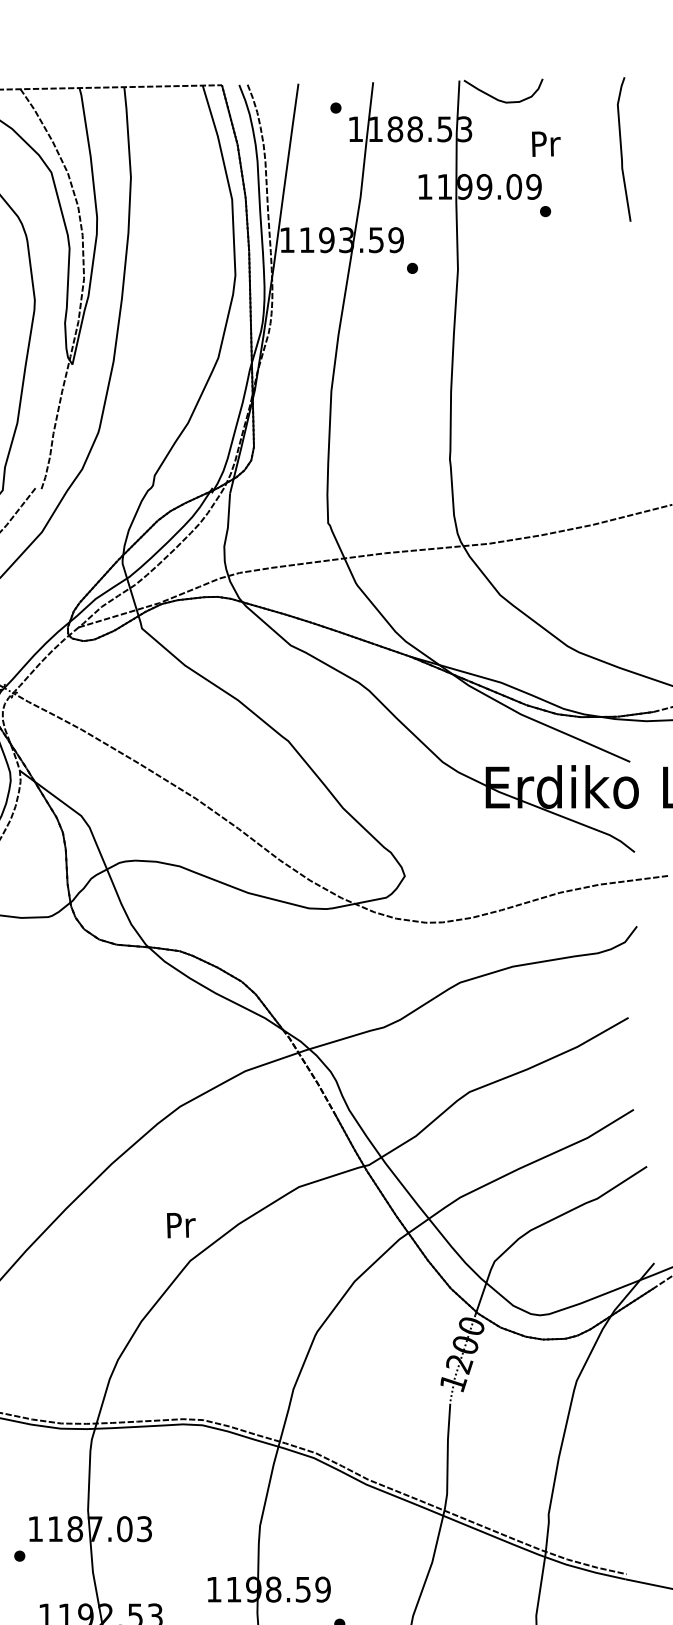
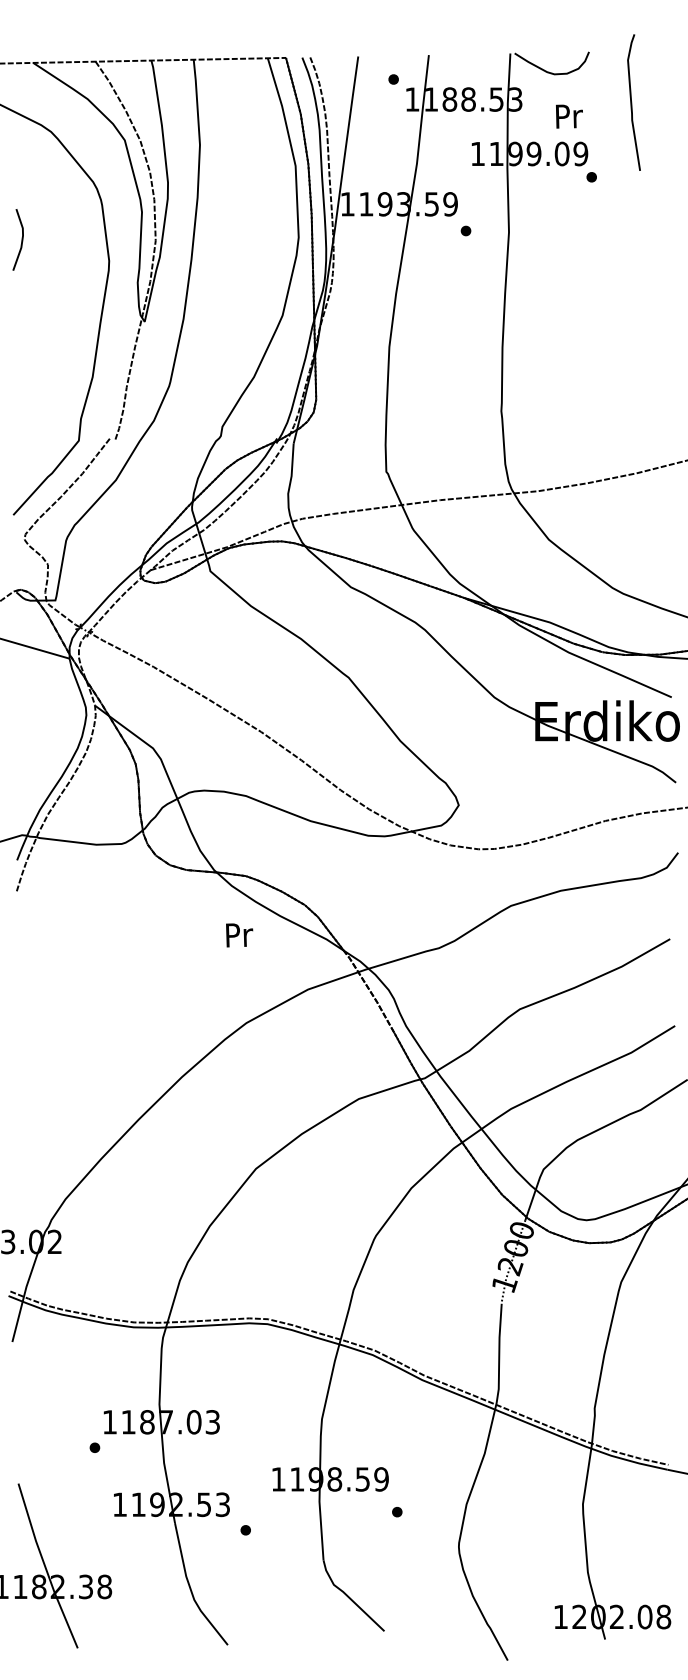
text: (546, 144) -> (569, 116), moved
curve: (622, 149) -> (632, 102), moved
text: (181, 1225) -> (239, 935), moved

